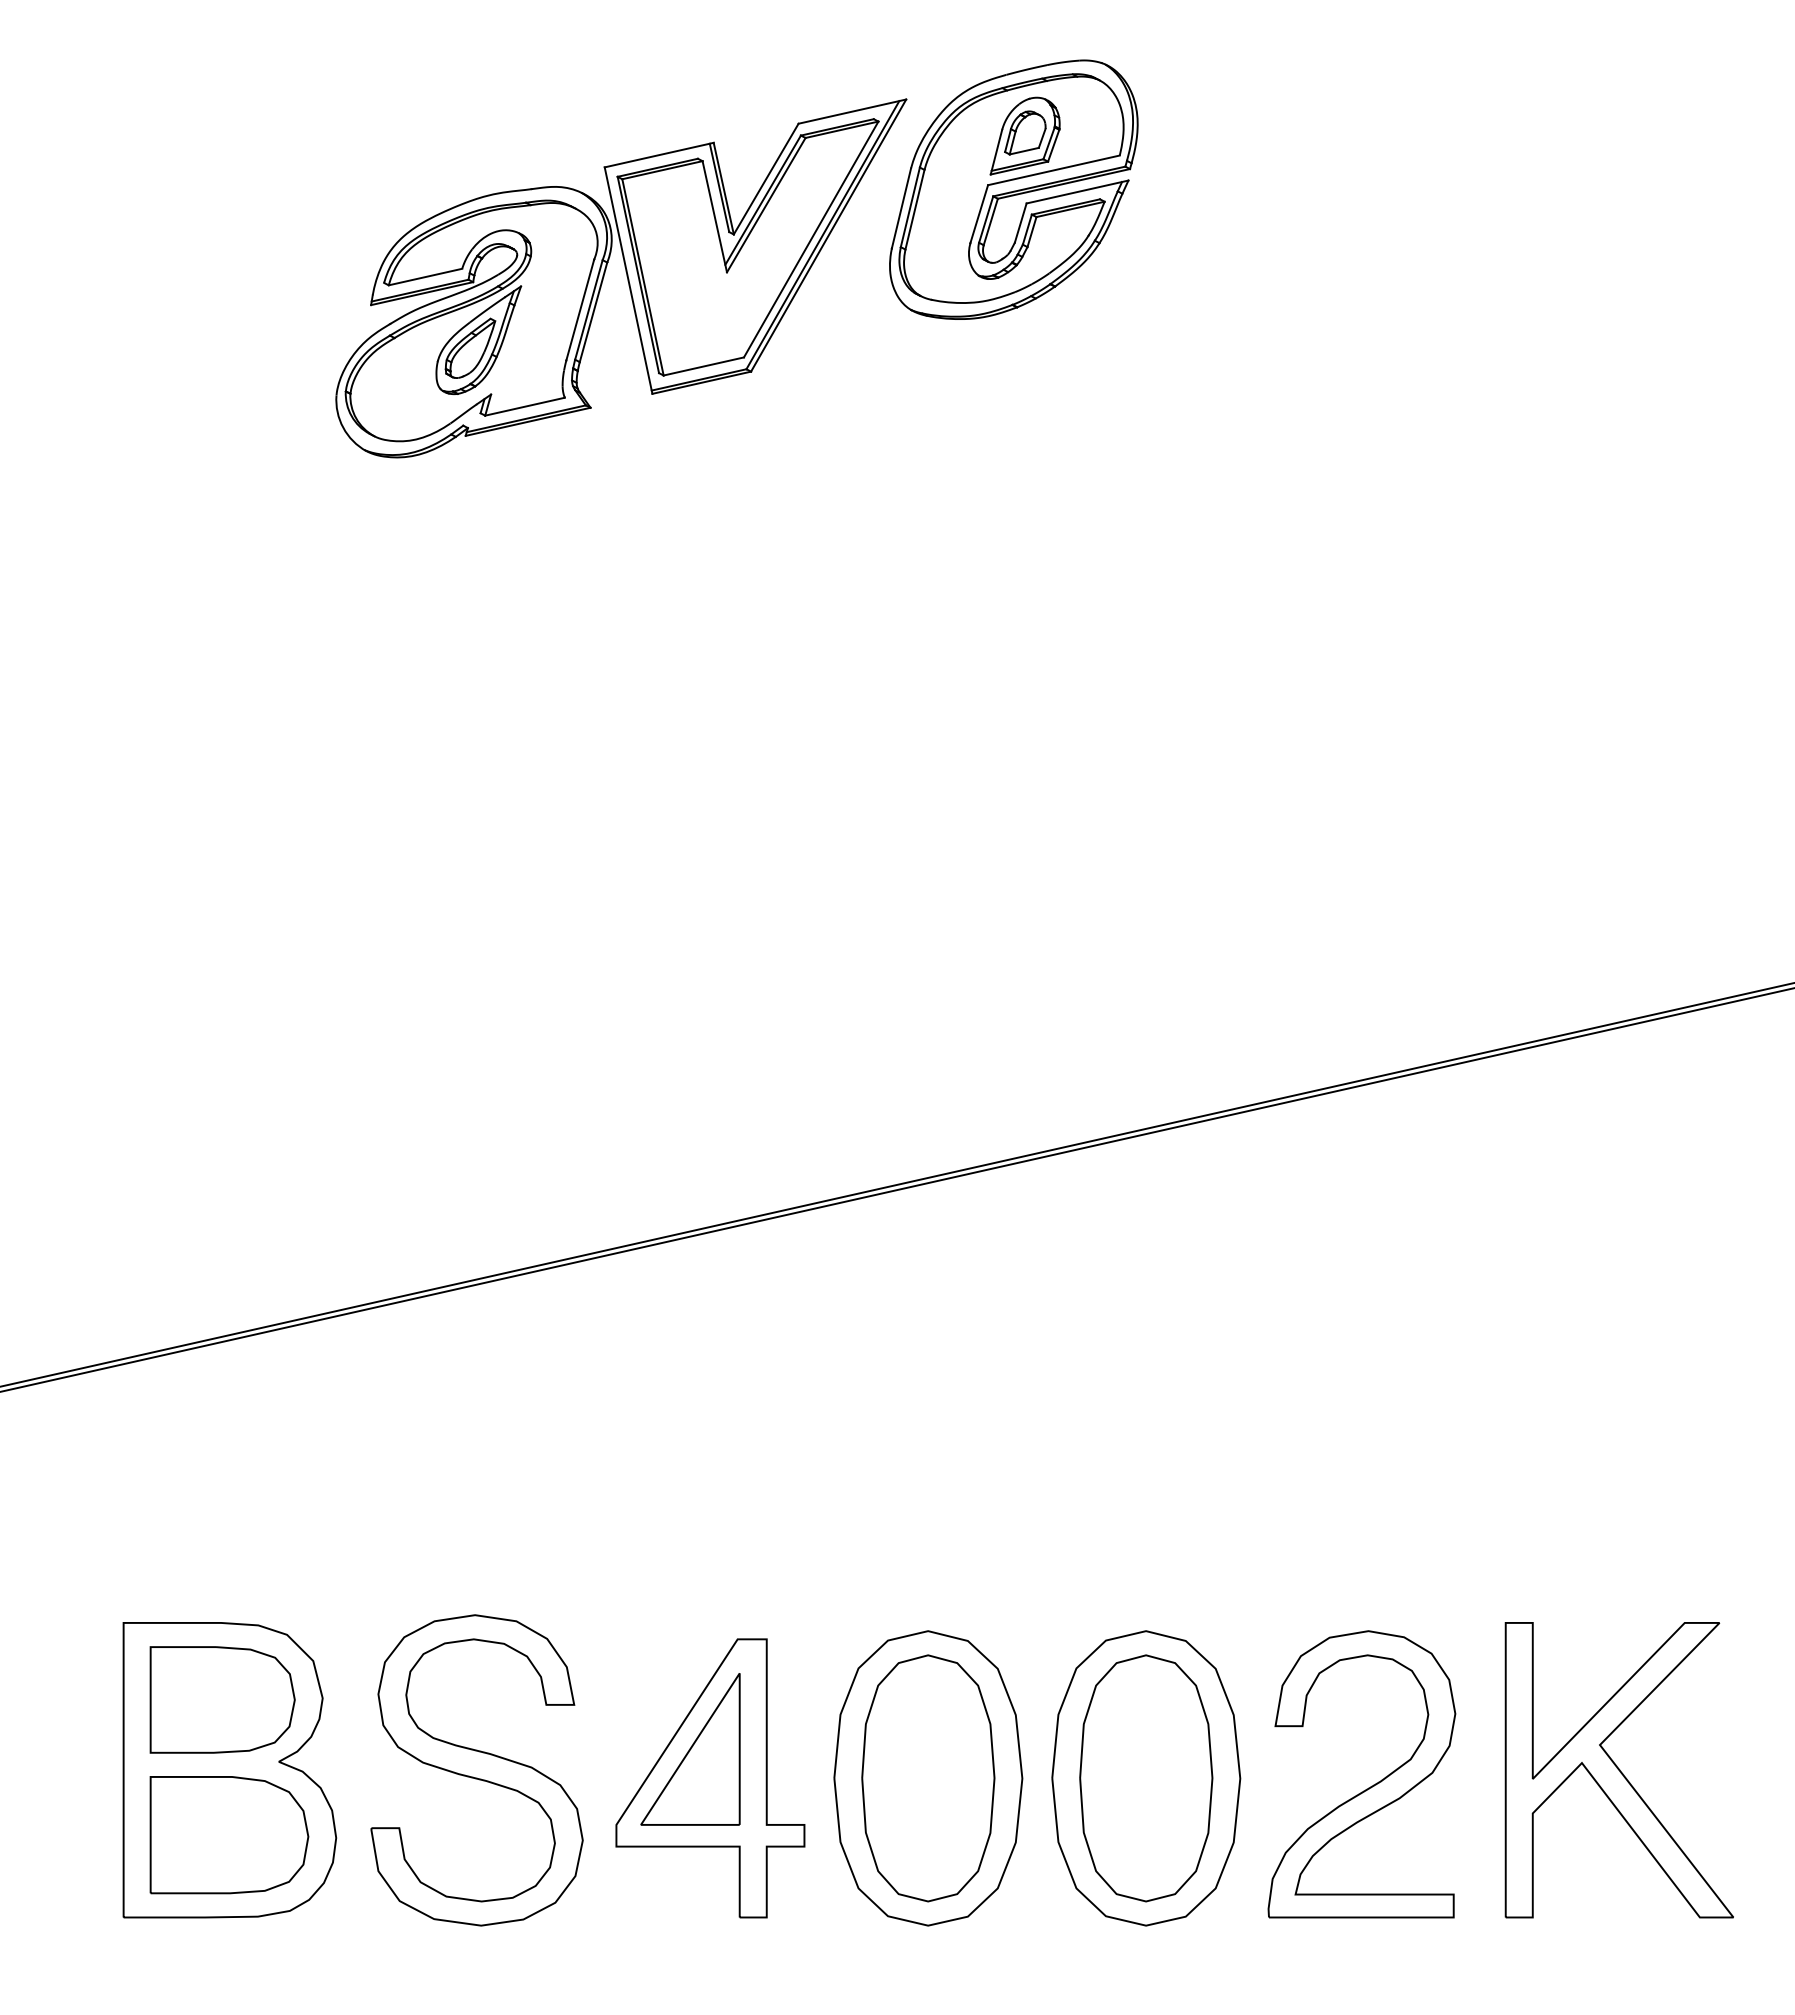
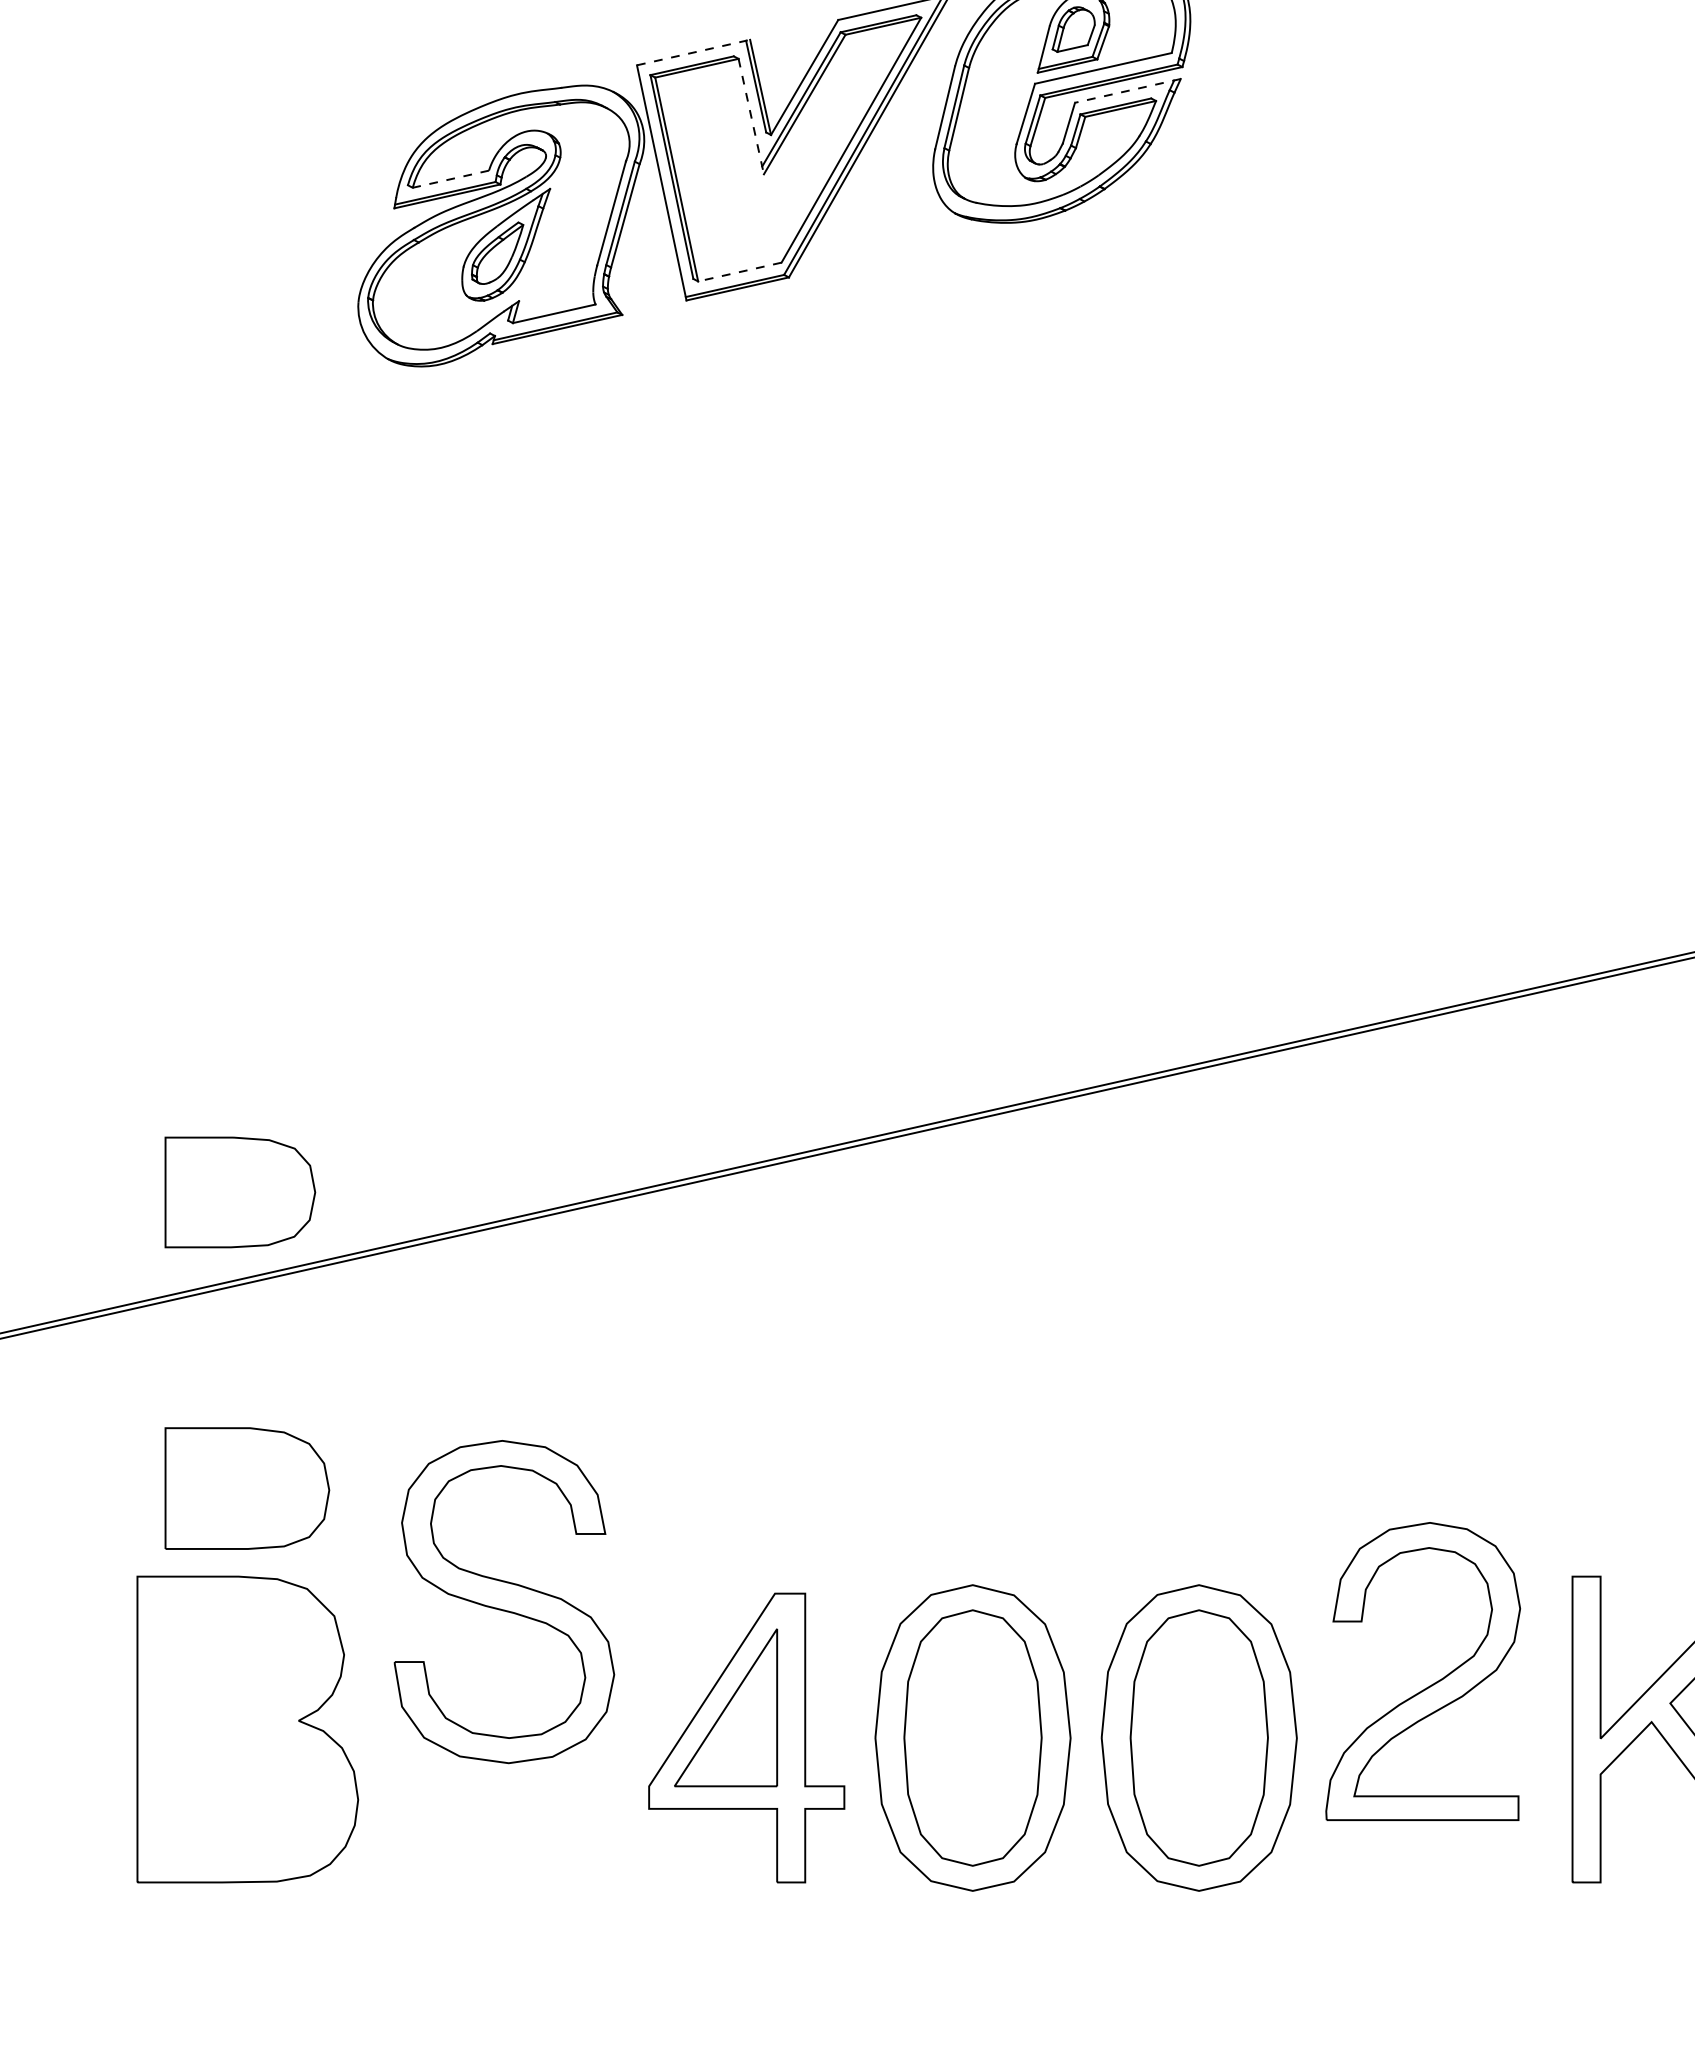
line: (659, 155) -> (693, 52), solid -> dashed
line: (1077, 192) -> (1127, 91), solid -> dashed
line: (714, 216) -> (750, 116), solid -> dashed
line: (425, 277) -> (450, 179), solid -> dashed
line: (703, 366) -> (739, 272), solid -> dashed
part: (222, 1699) -> (240, 1192), moved
part: (476, 1770) -> (503, 1602), moved
part: (1368, 1787) -> (1430, 1685), moved
part: (229, 1835) -> (247, 1488), moved

